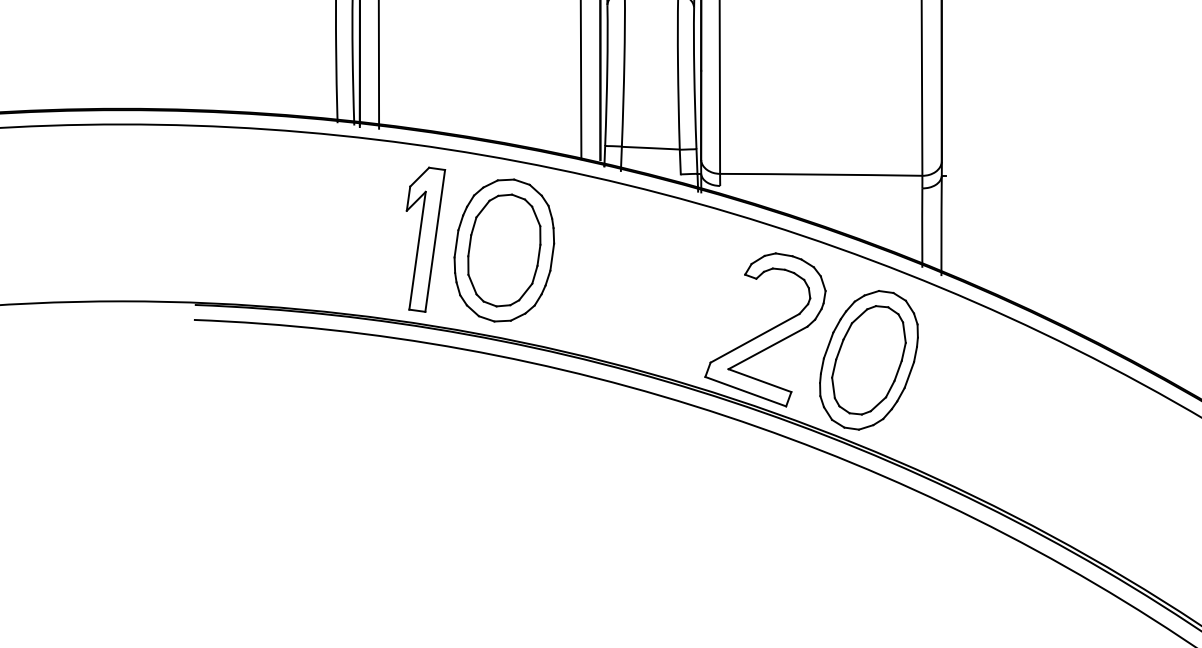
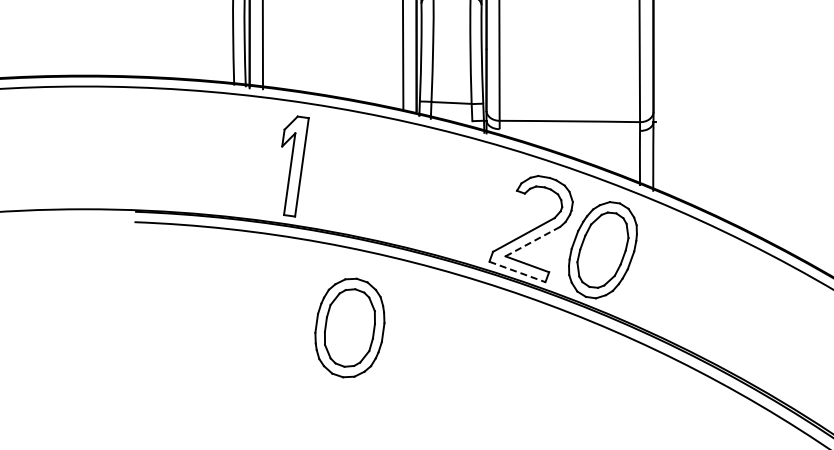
part: (503, 249) -> (349, 327), moved
line: (768, 347) -> (533, 241), solid -> dashed
line: (745, 391) -> (517, 271), solid -> dashed

